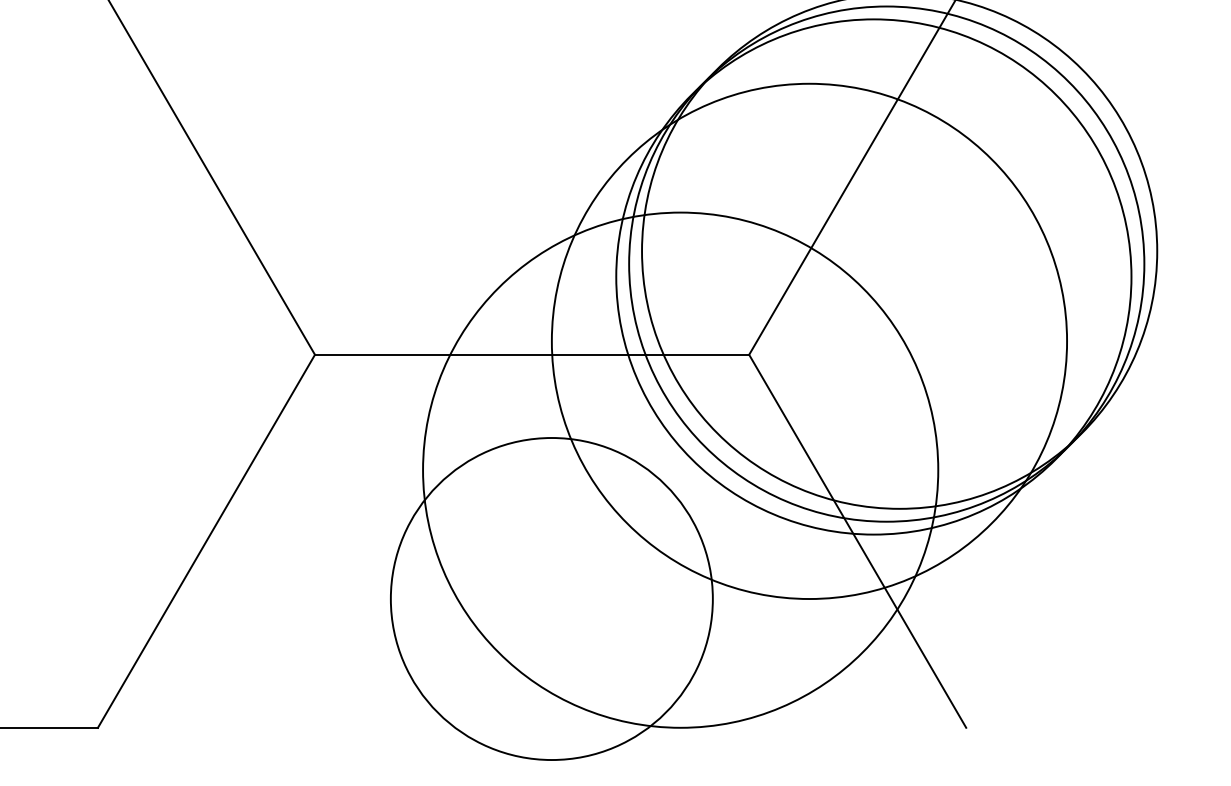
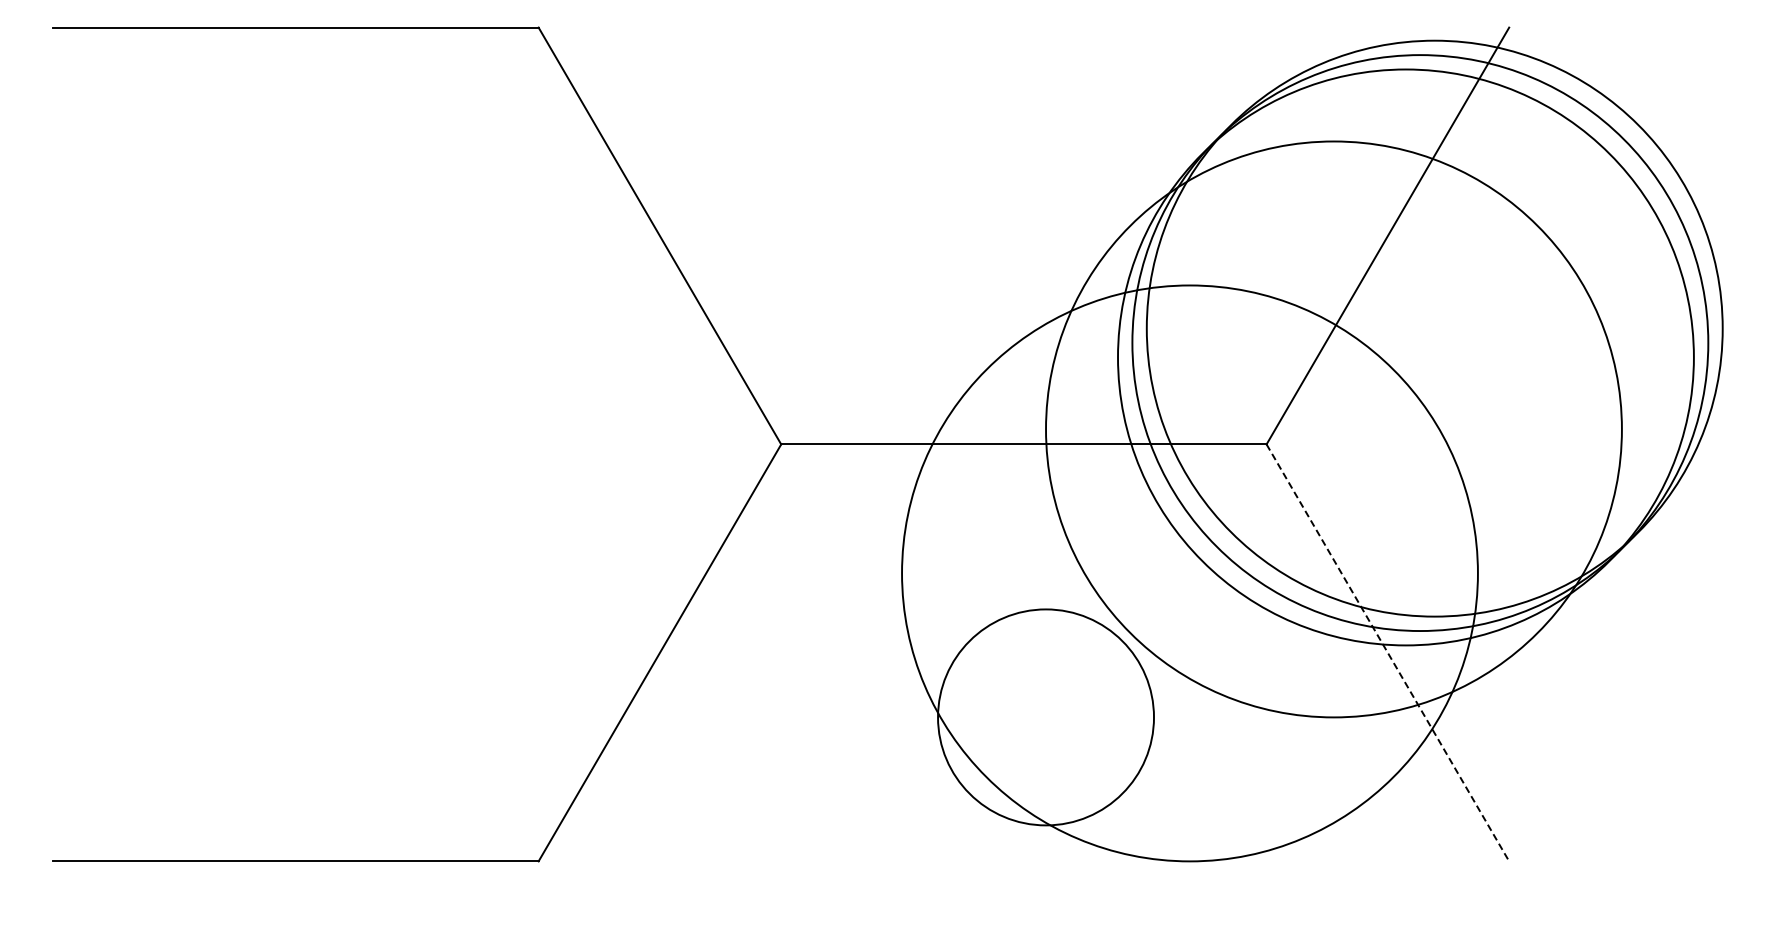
line: (858, 541) -> (1388, 653), solid -> dashed
circle: (551, 599) -> (1045, 717), size x0.6

